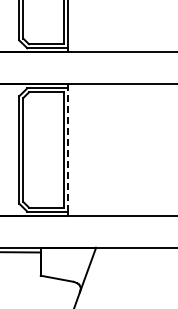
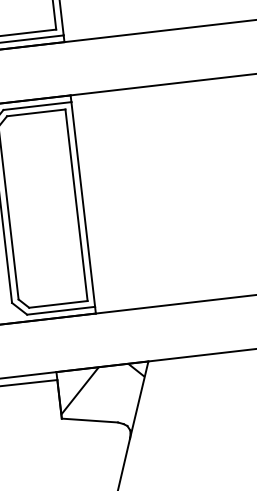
line: (68, 150) -> (83, 205), dashed -> solid
hatch: (66, 260) -> (101, 388), added

